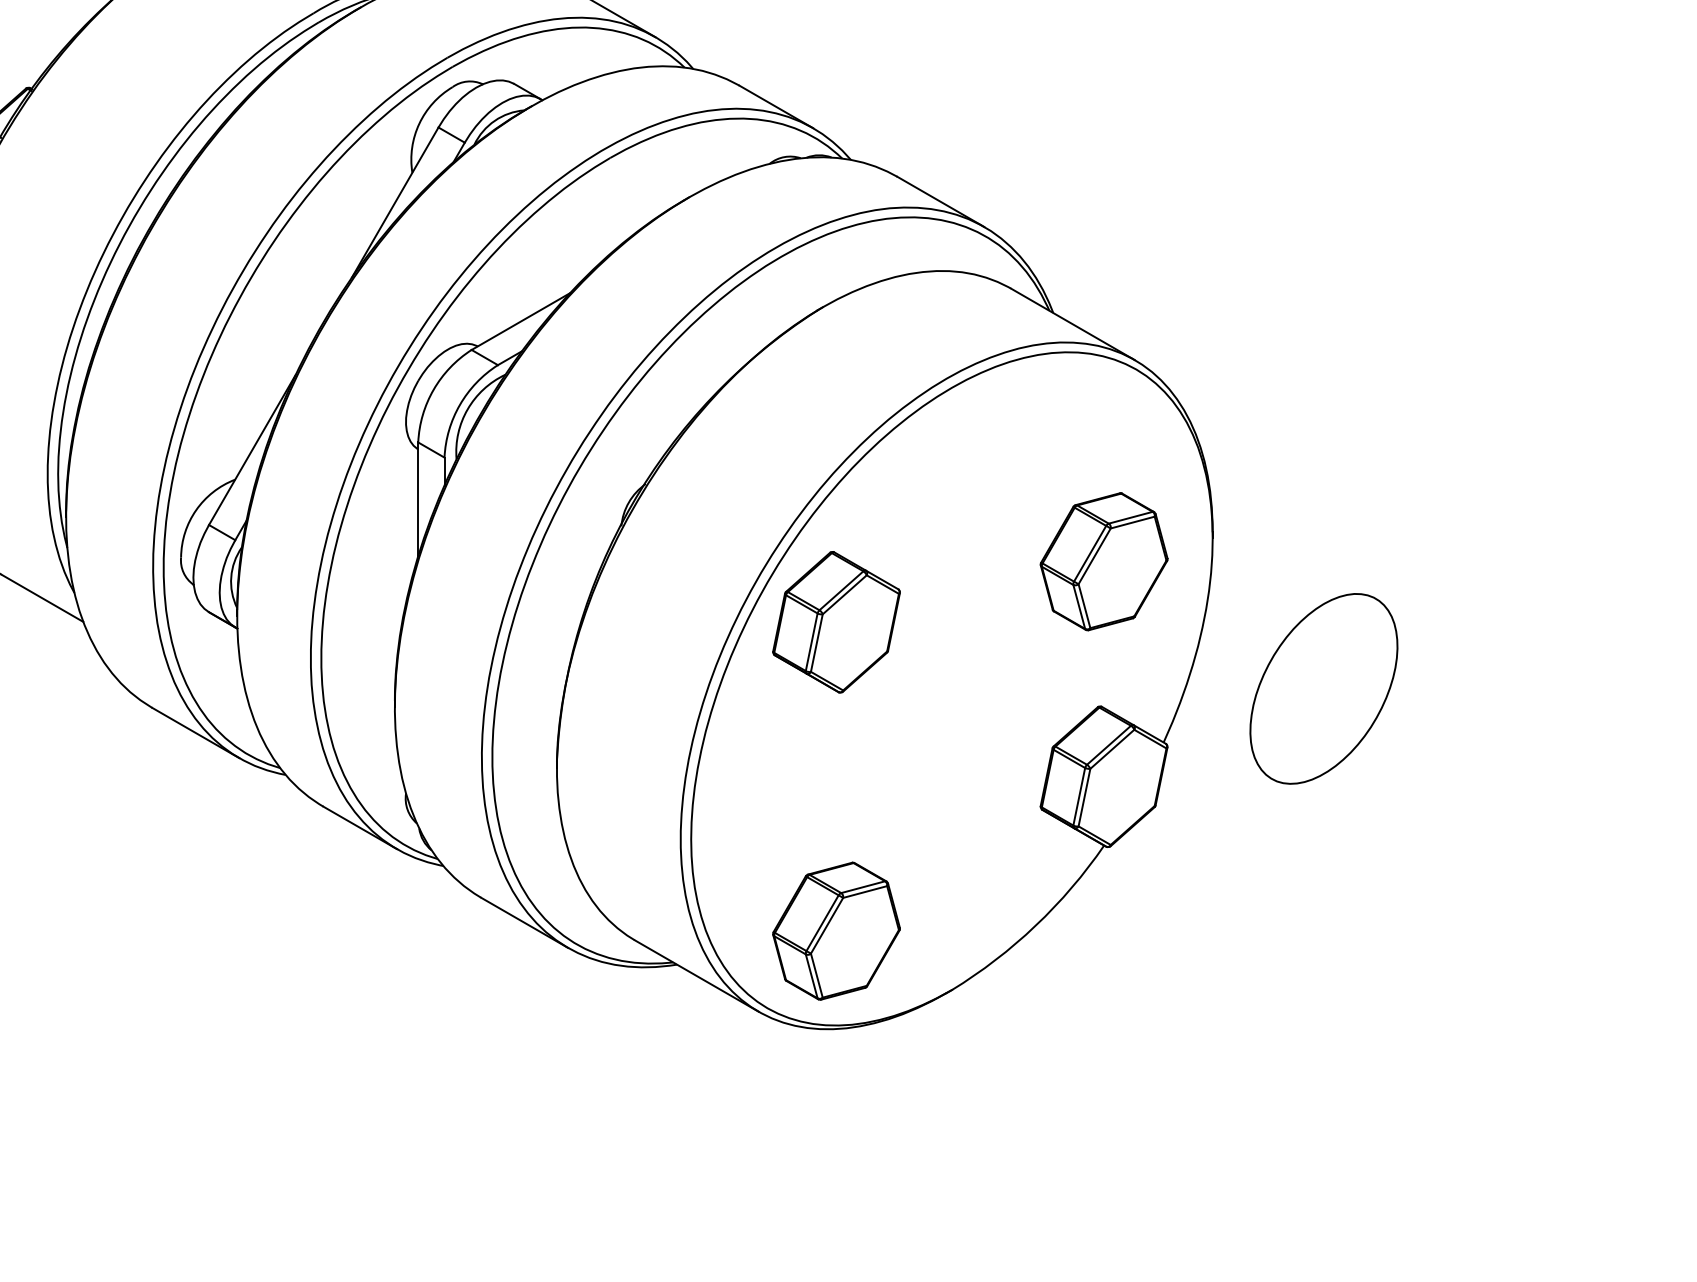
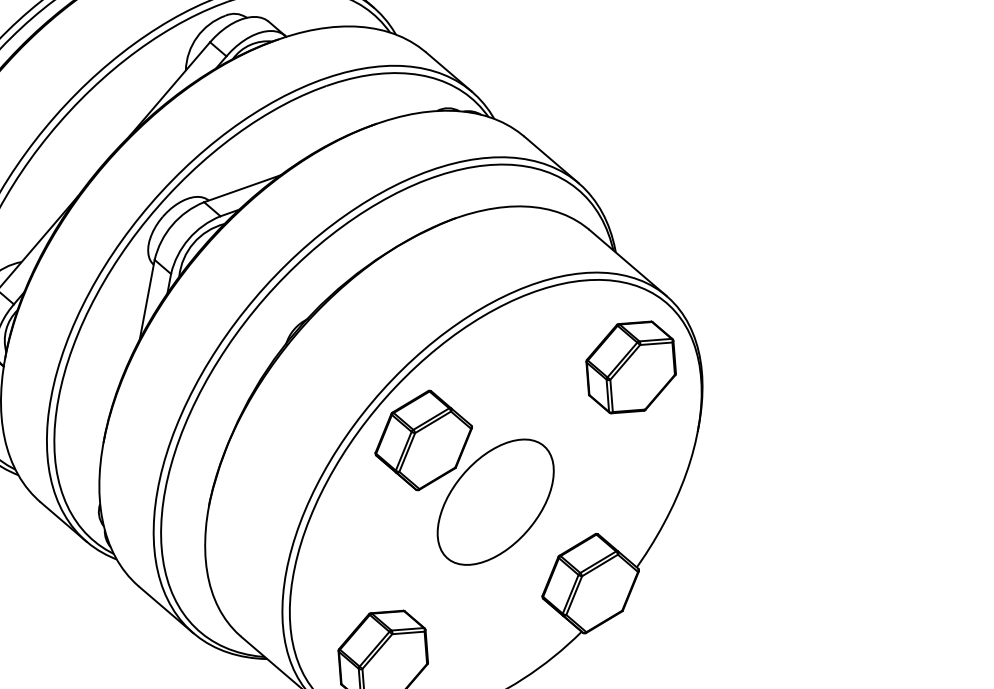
part: (1103, 561) -> (630, 367), moved
part: (1323, 688) -> (495, 501), moved

